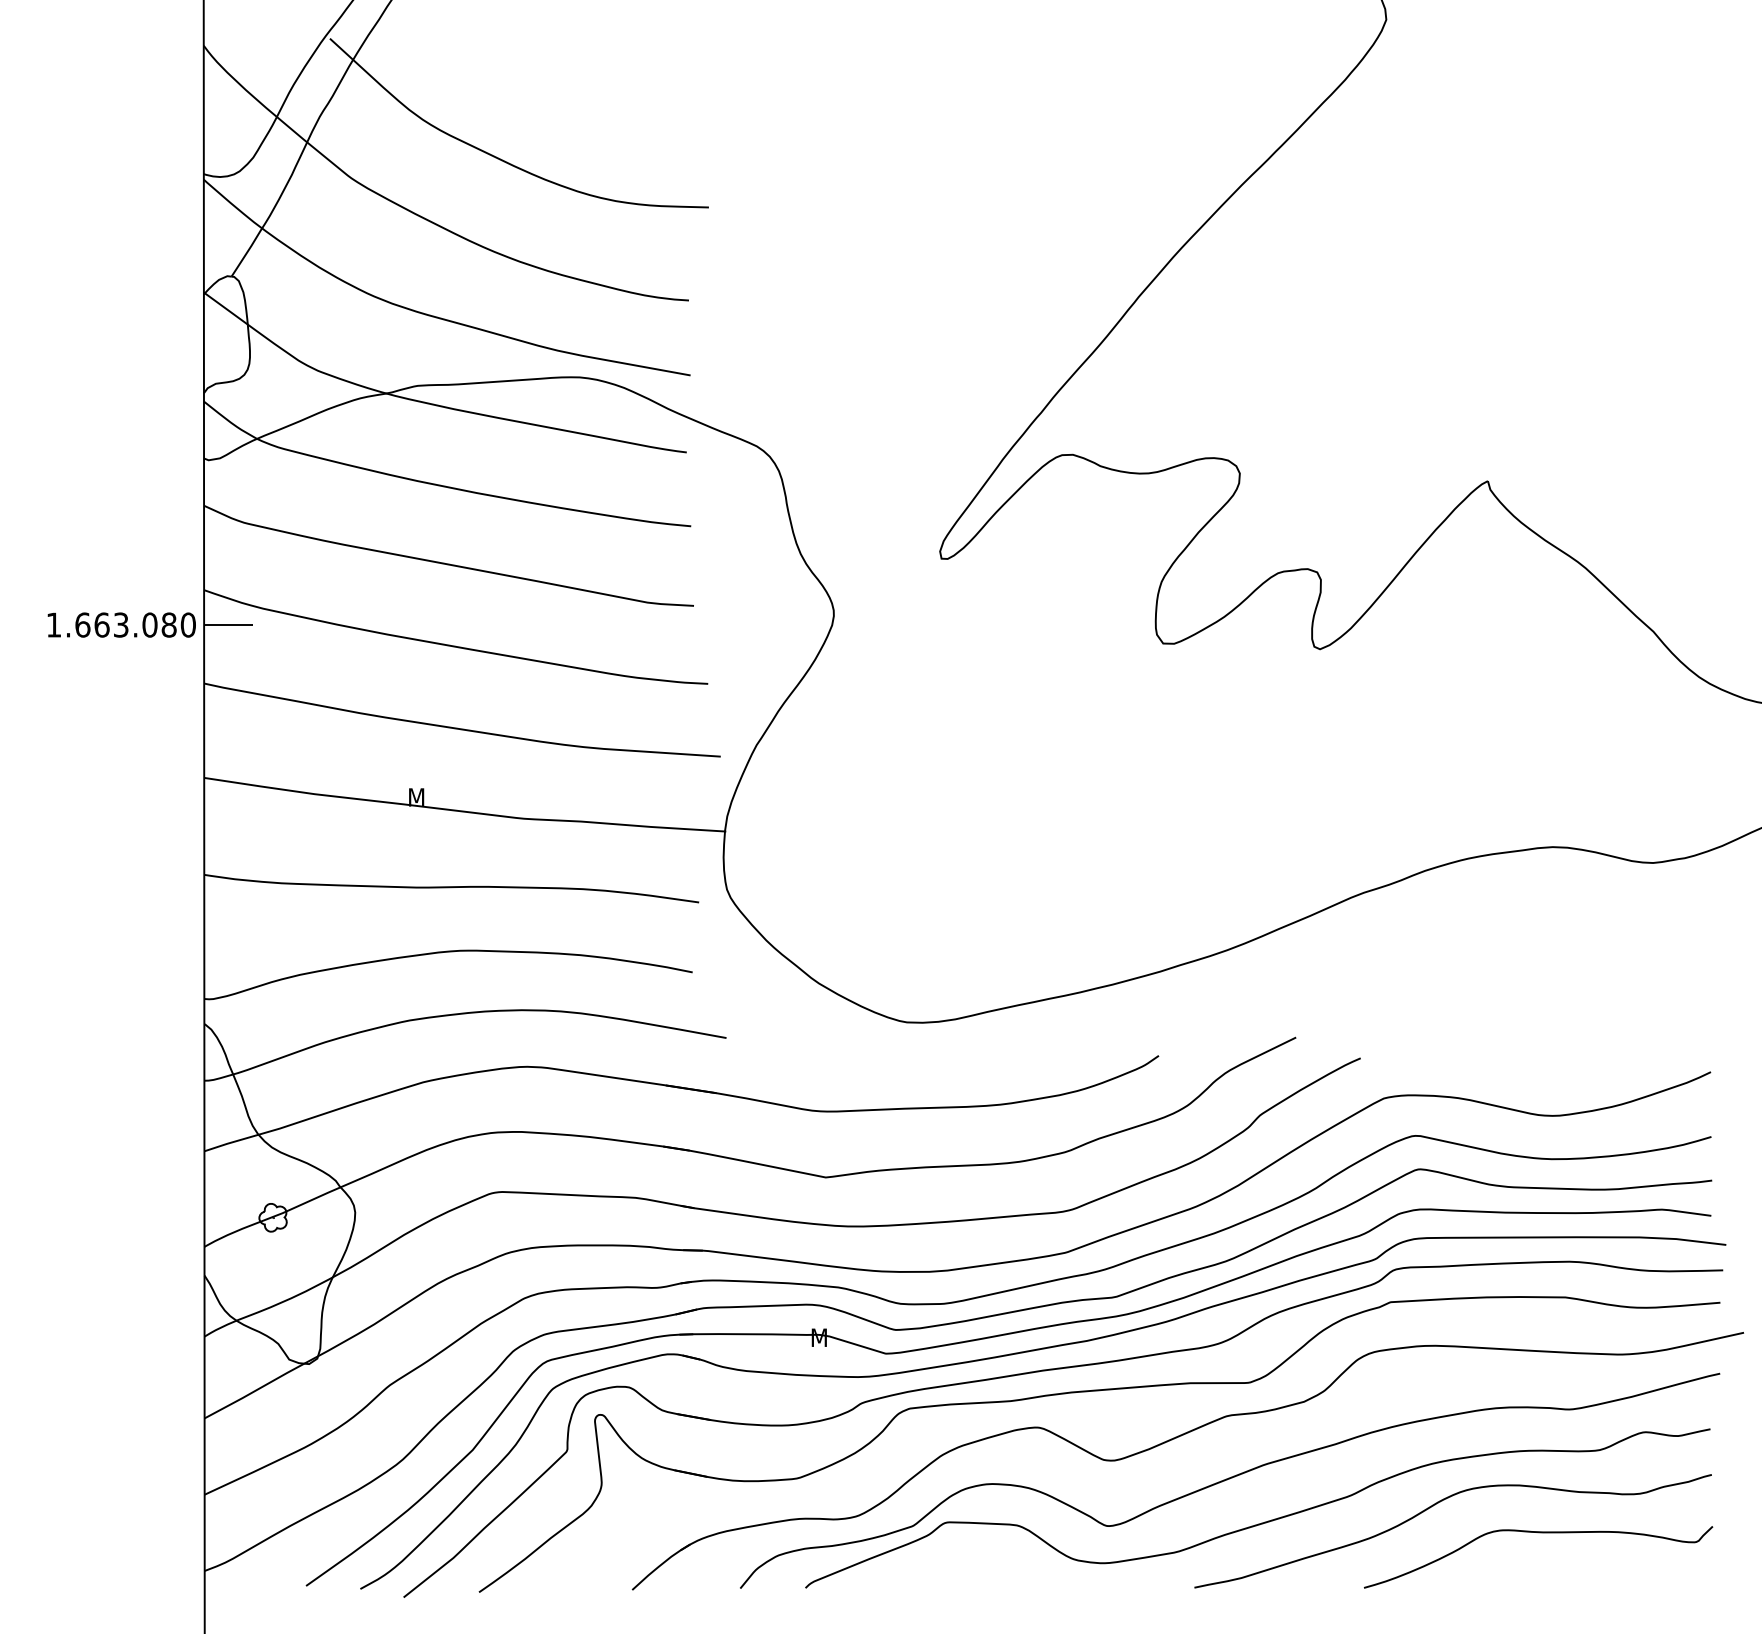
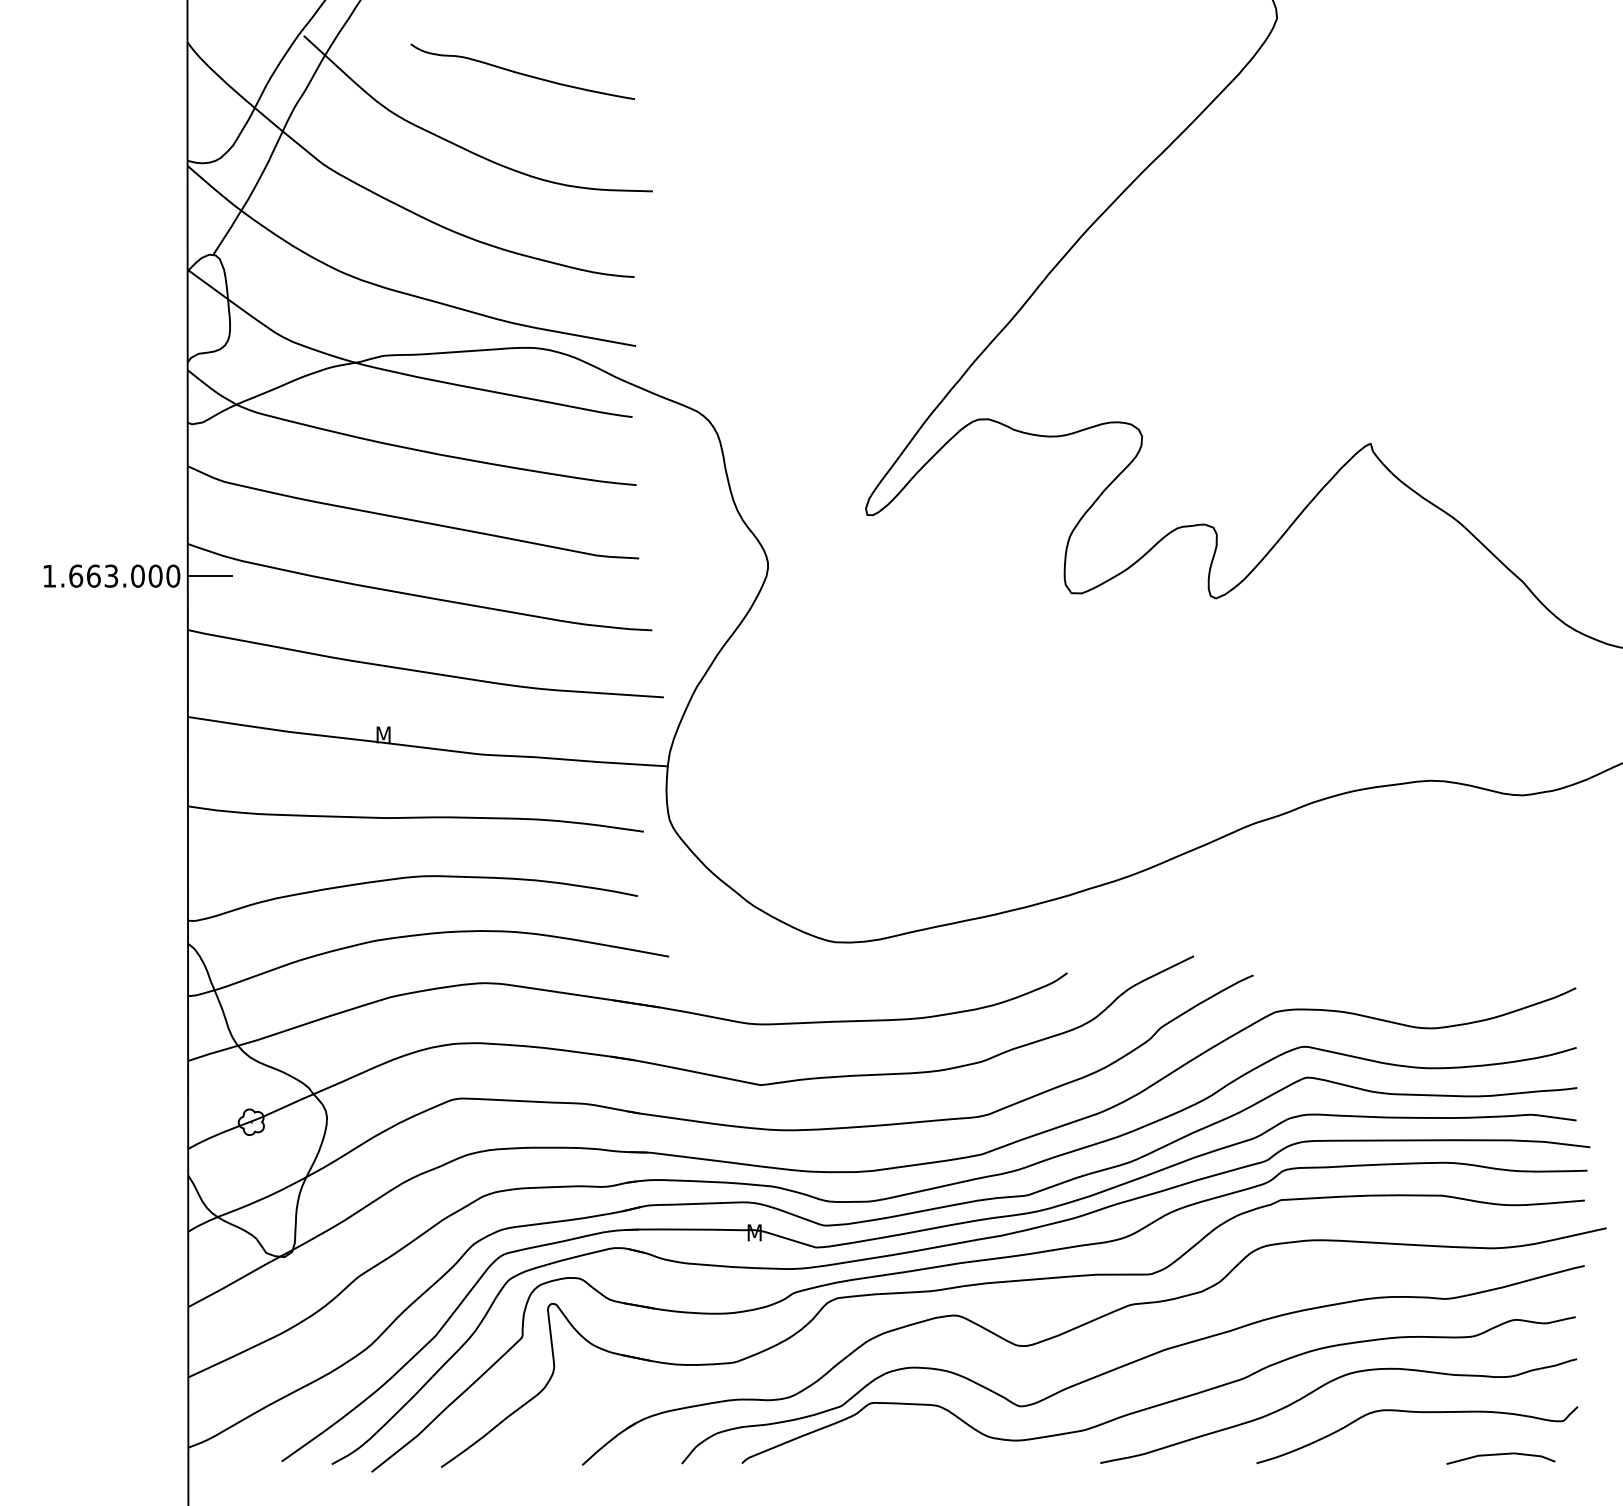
curve: (567, 79) -> (522, 73), added
text: (168, 624) -> (155, 575), 1.663.080 -> 1.663.000
line: (1627, 1579) -> (1499, 1455), added

